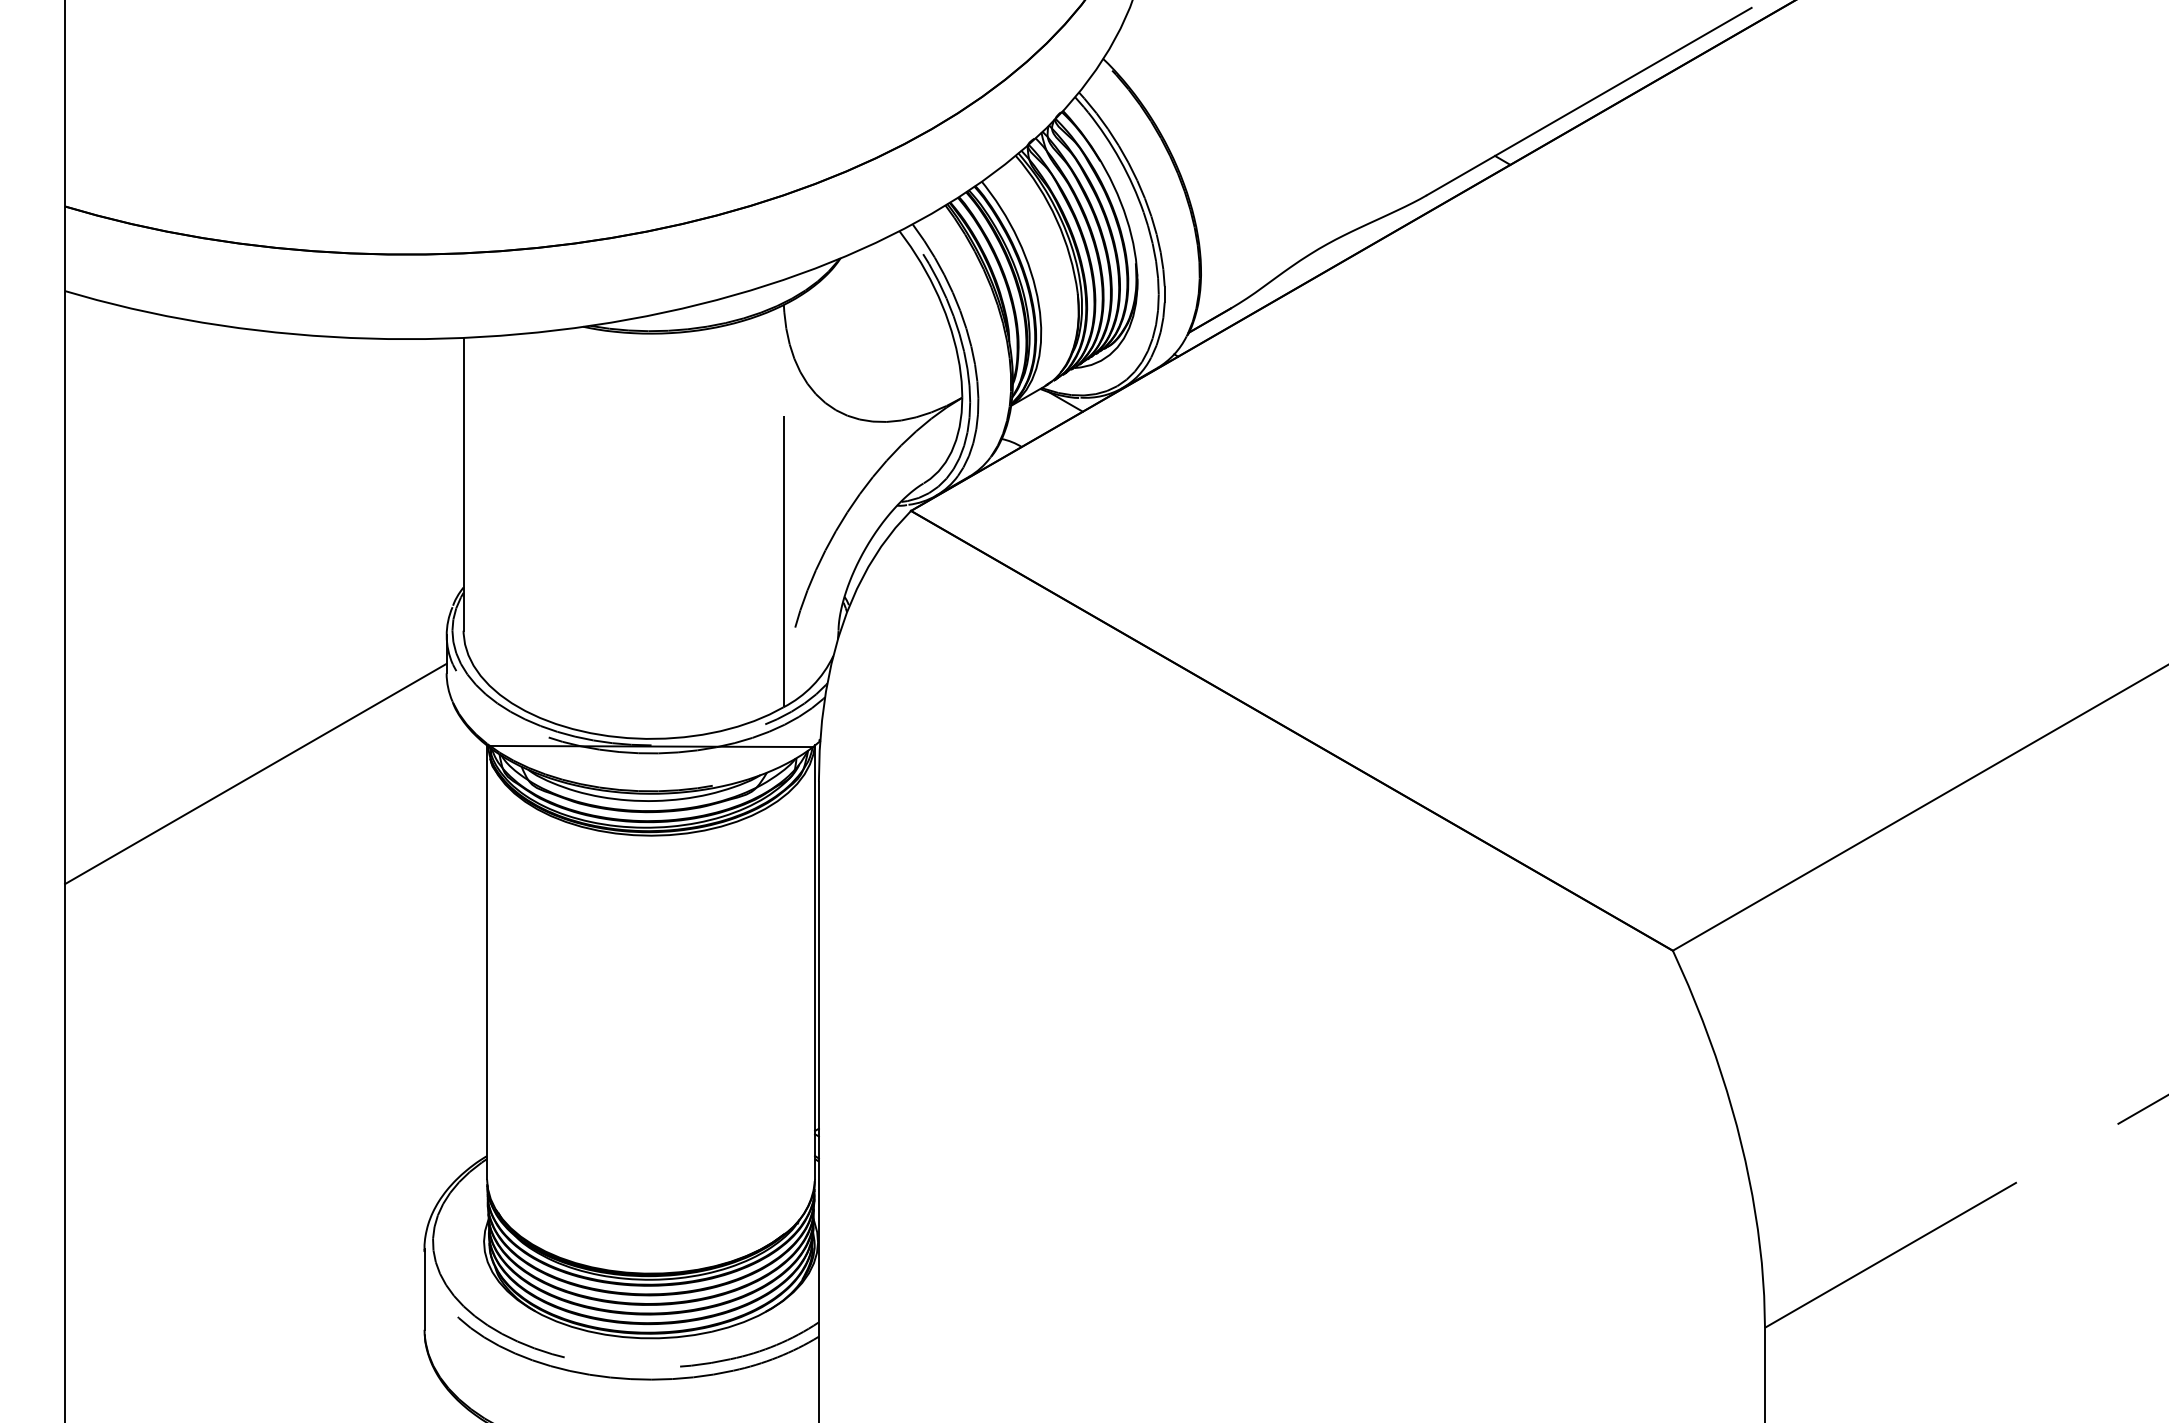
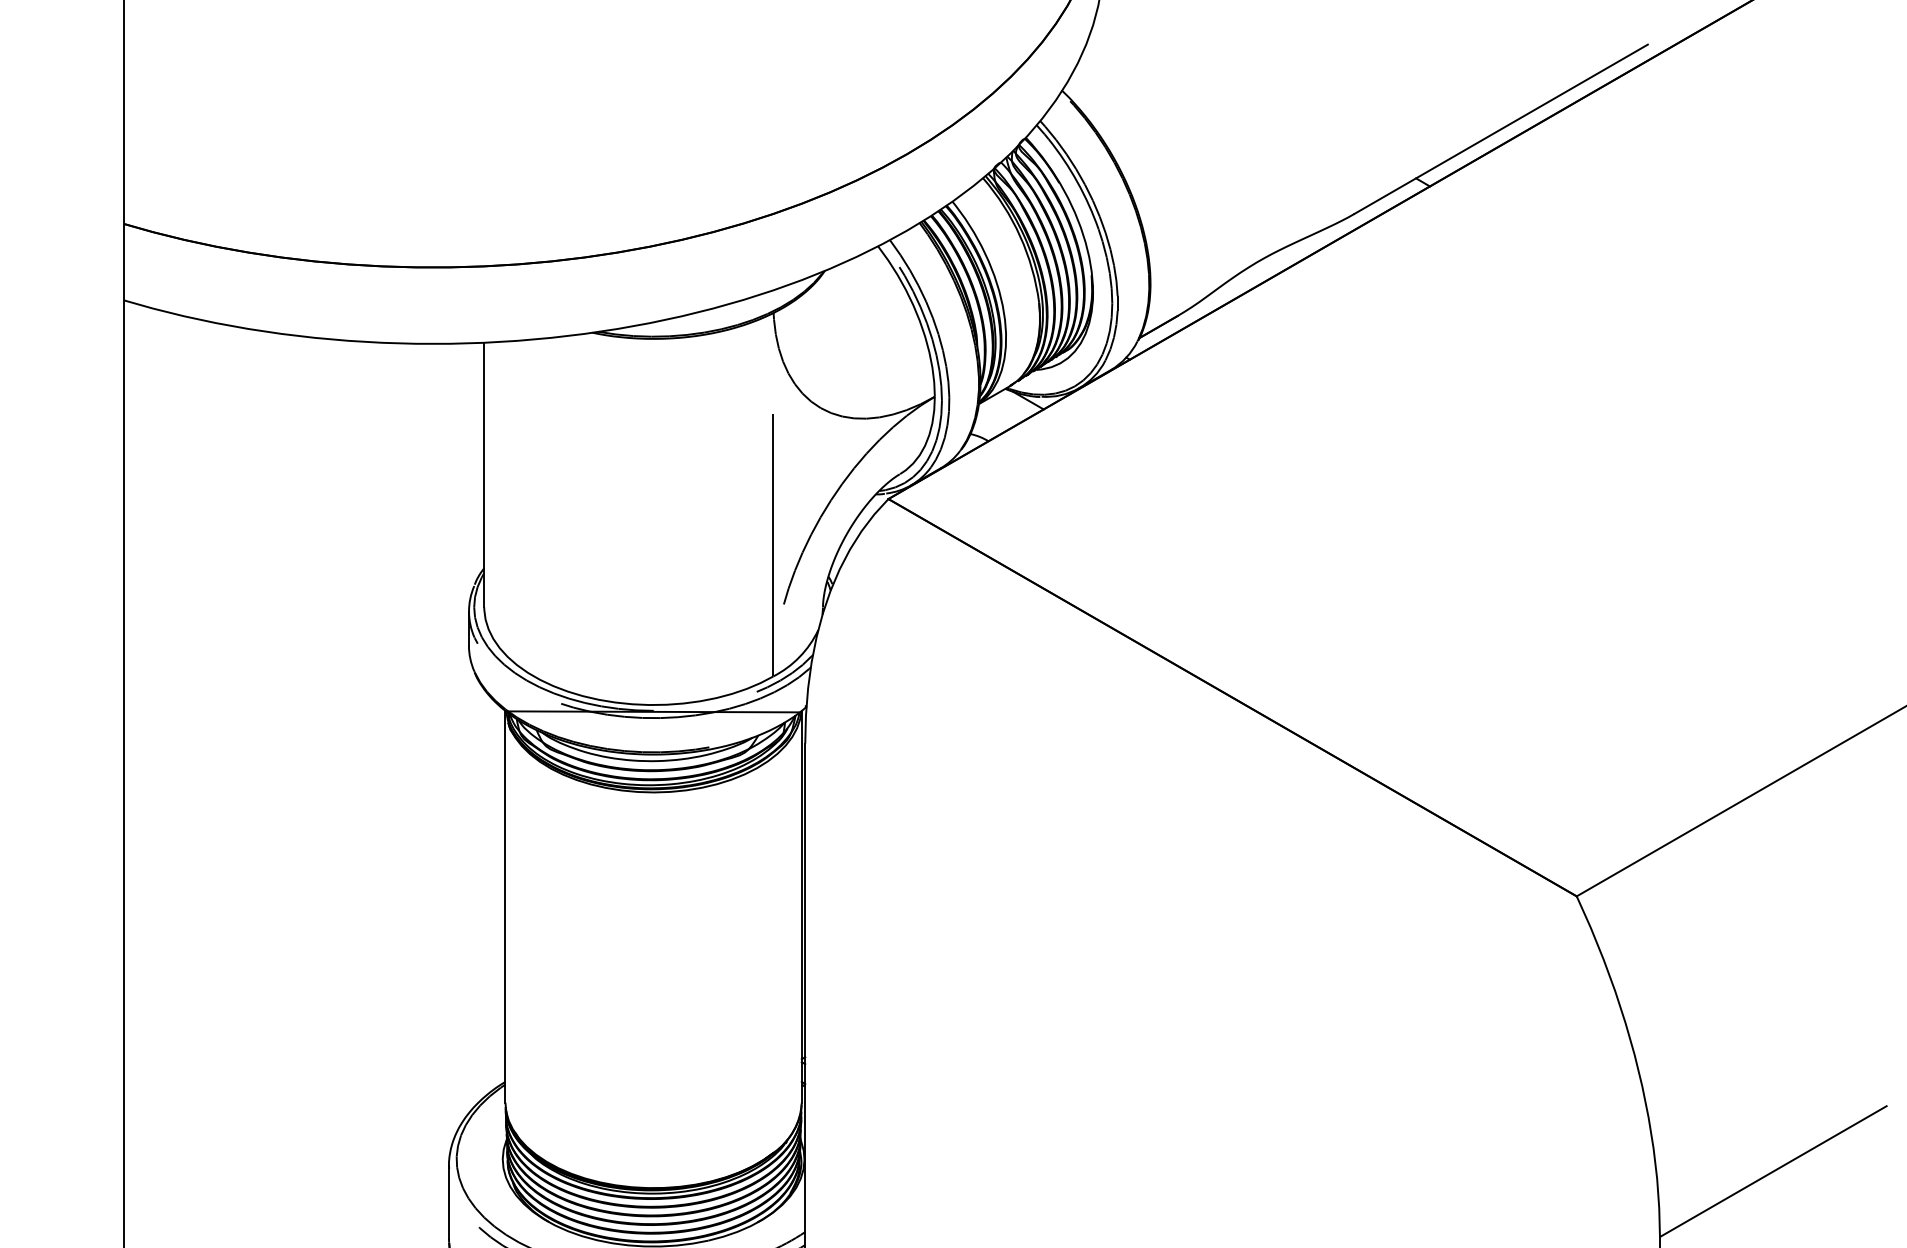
line: (255, 773) -> (296, 736), removed

